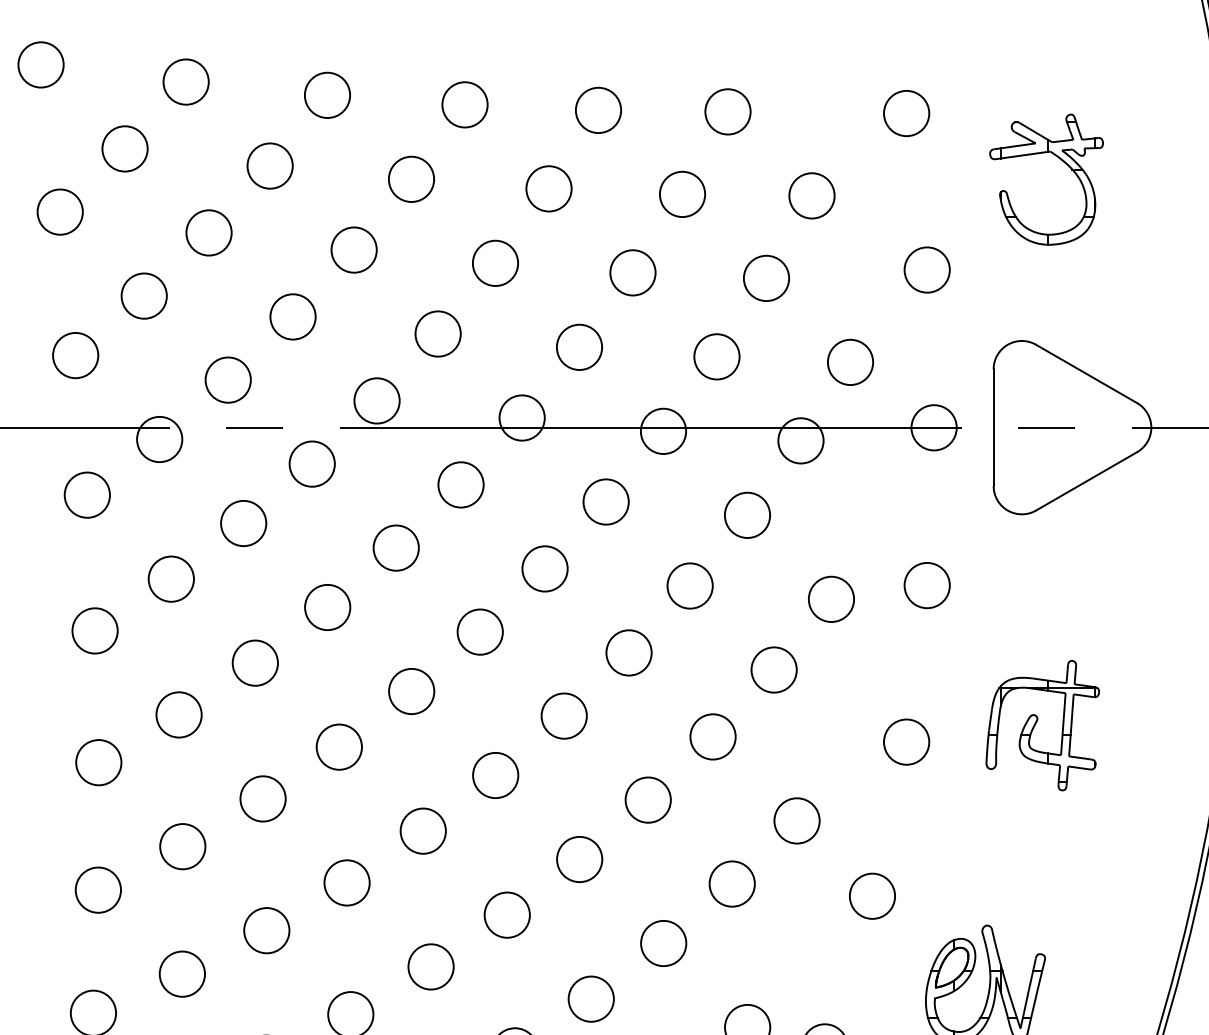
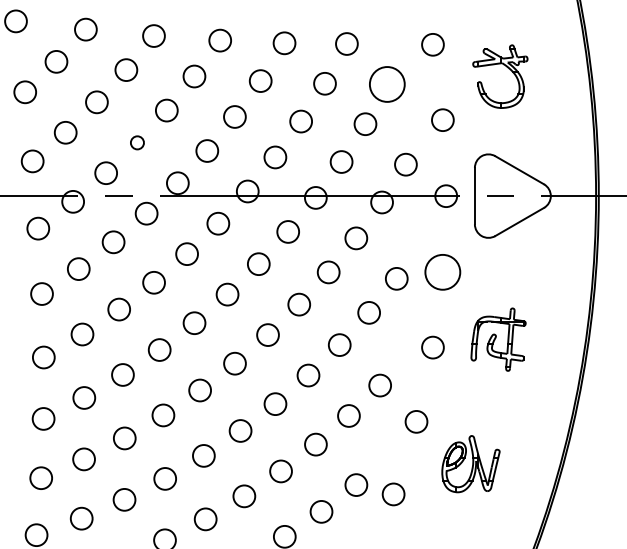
circle: (812, 195) -> (387, 84), size x1.6
circle: (293, 316) -> (137, 142), size x0.6
circle: (926, 584) -> (442, 271), size x1.6

